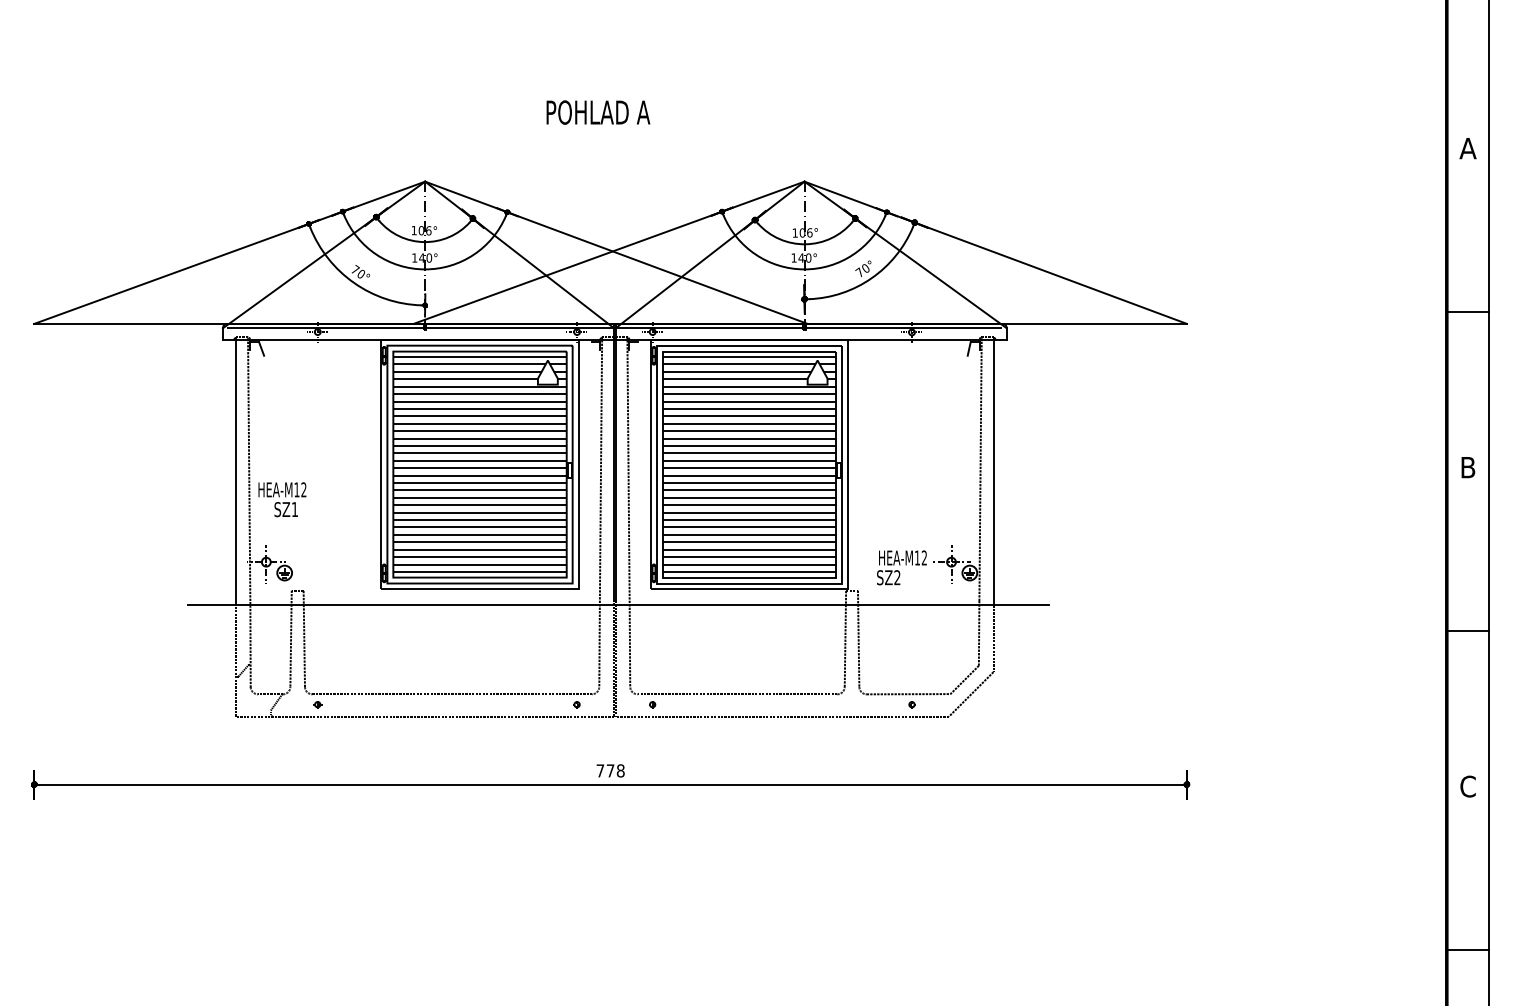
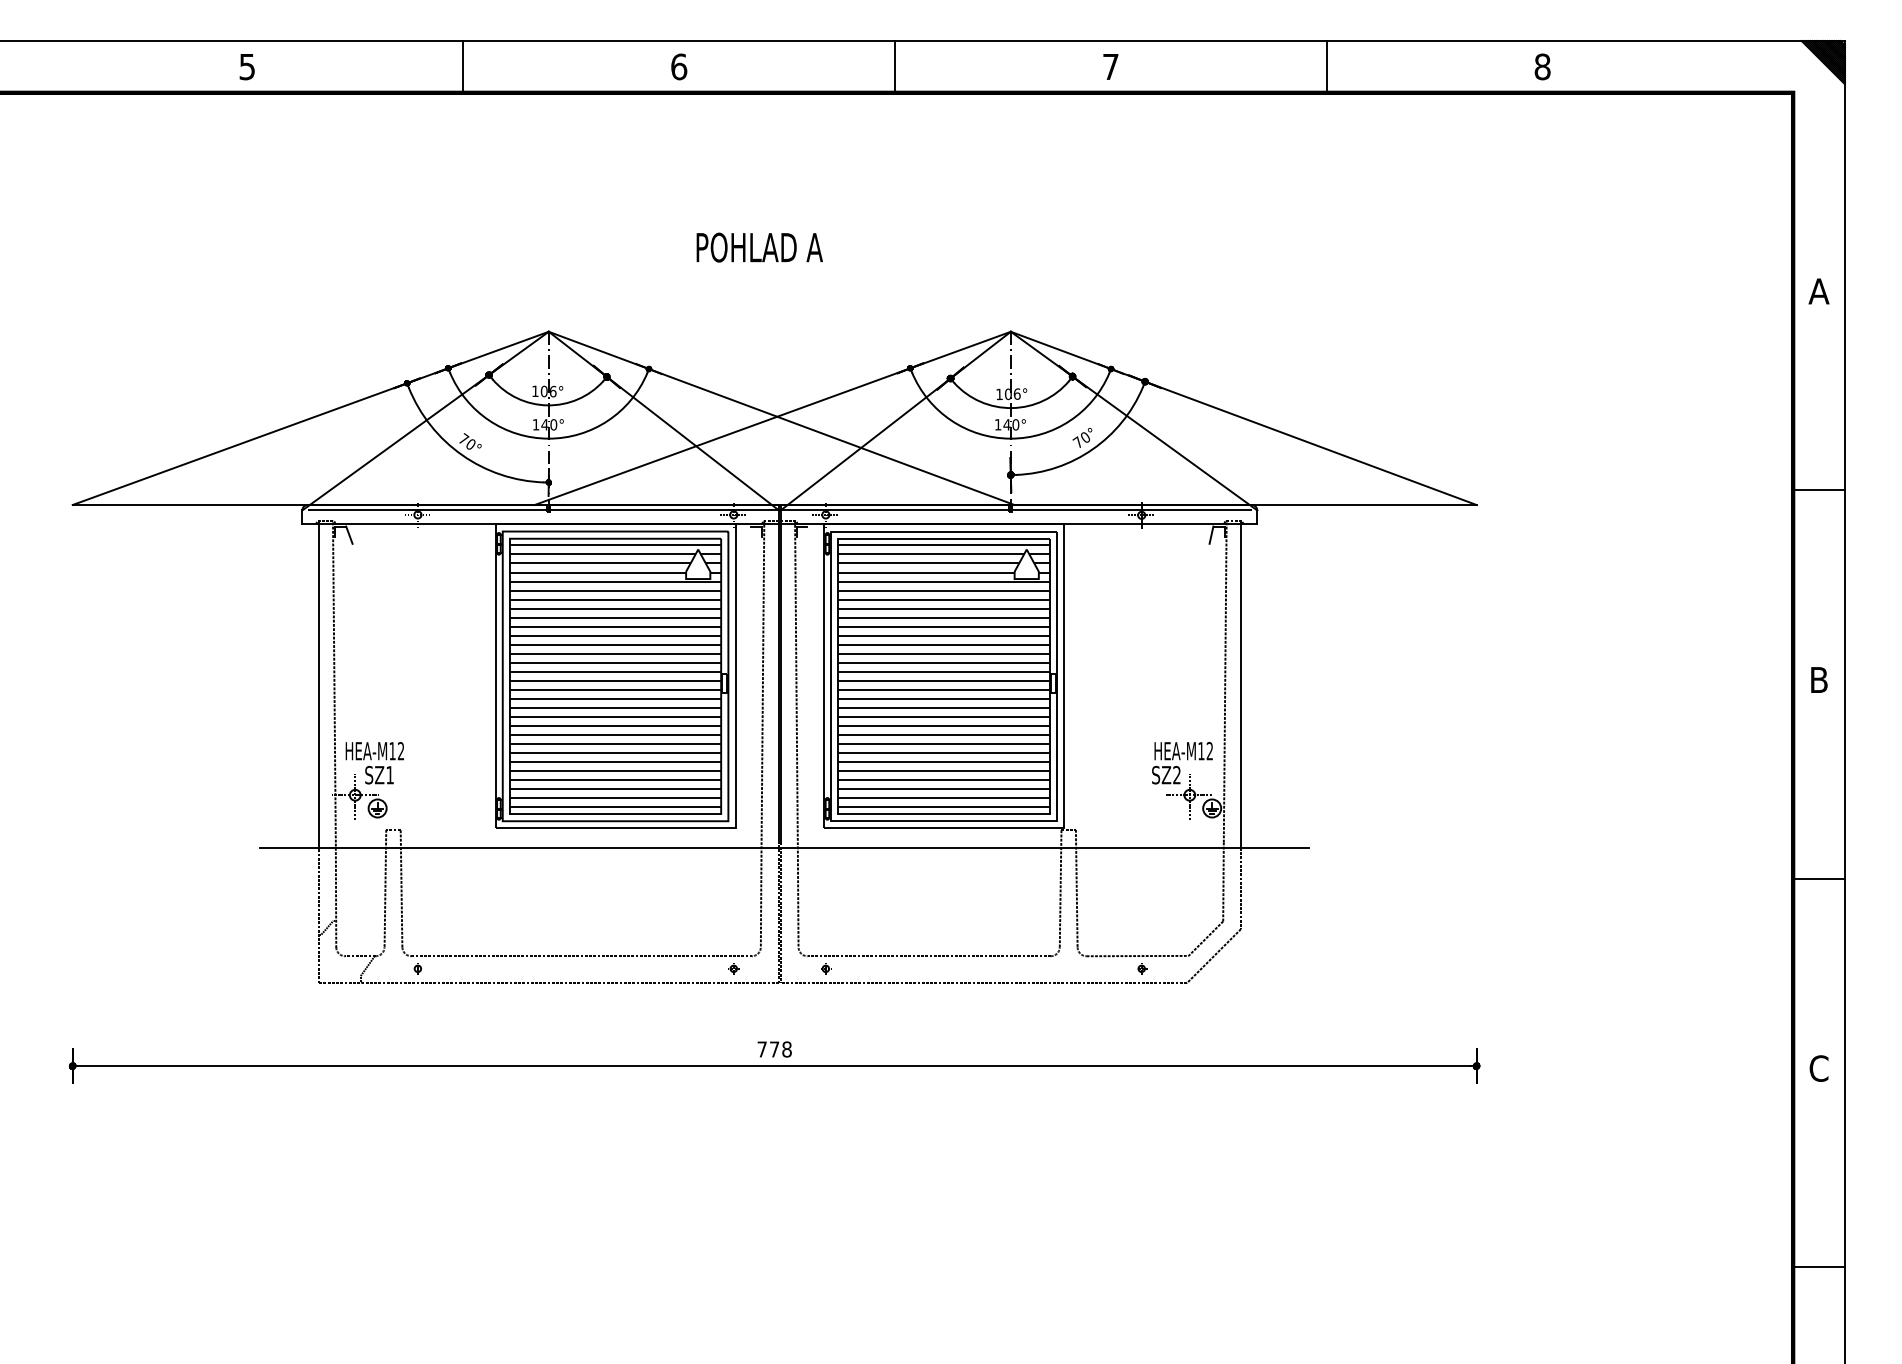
text: (282, 499) -> (374, 763), moved
text: (901, 568) -> (1182, 763), moved

